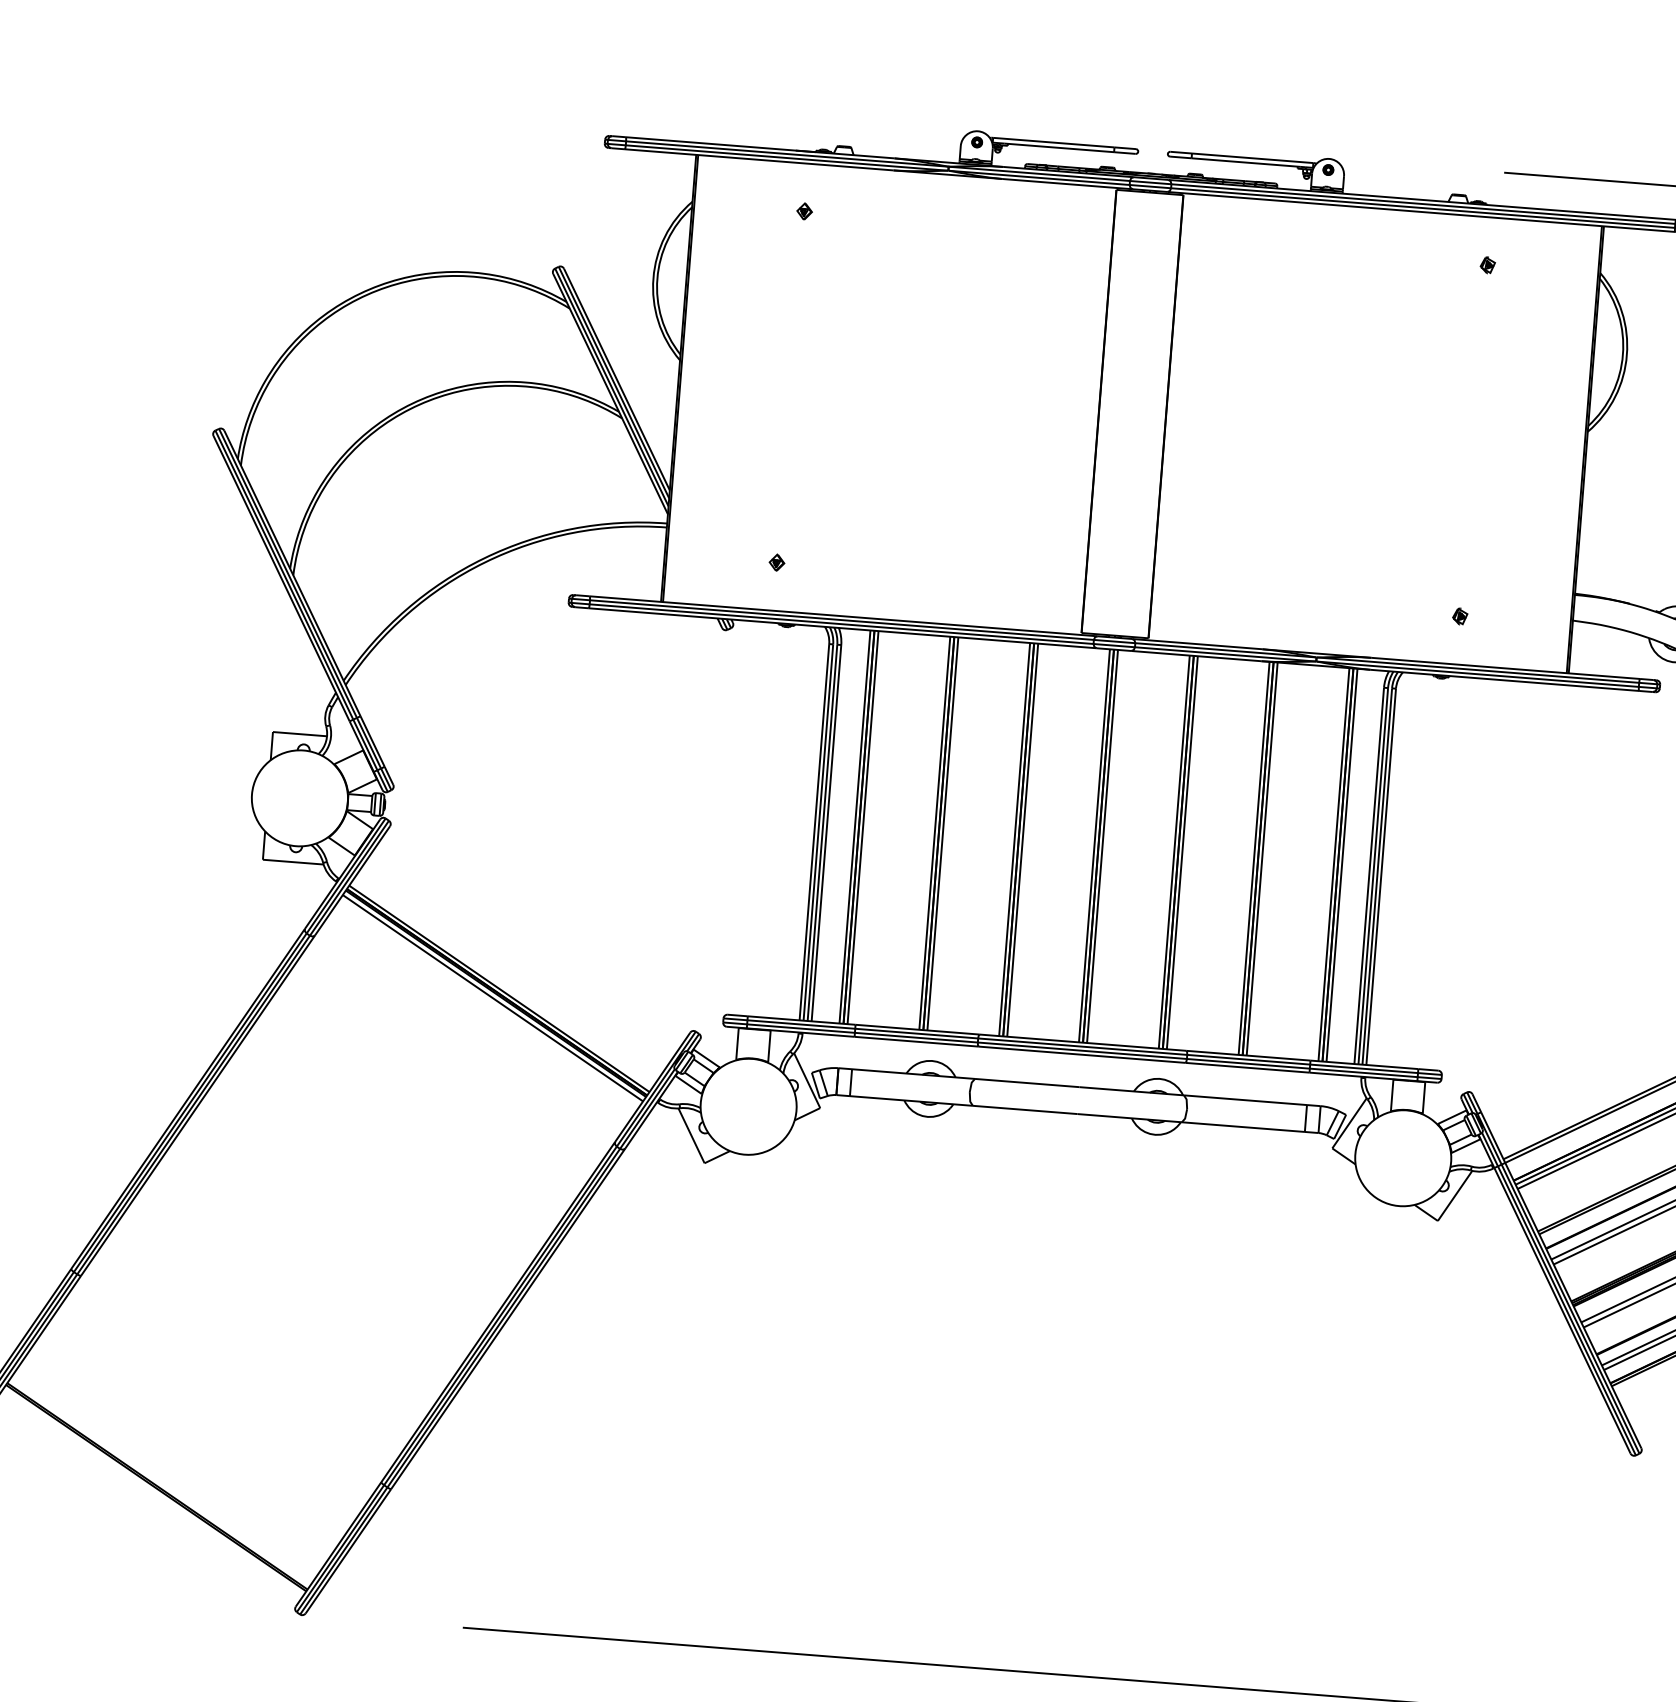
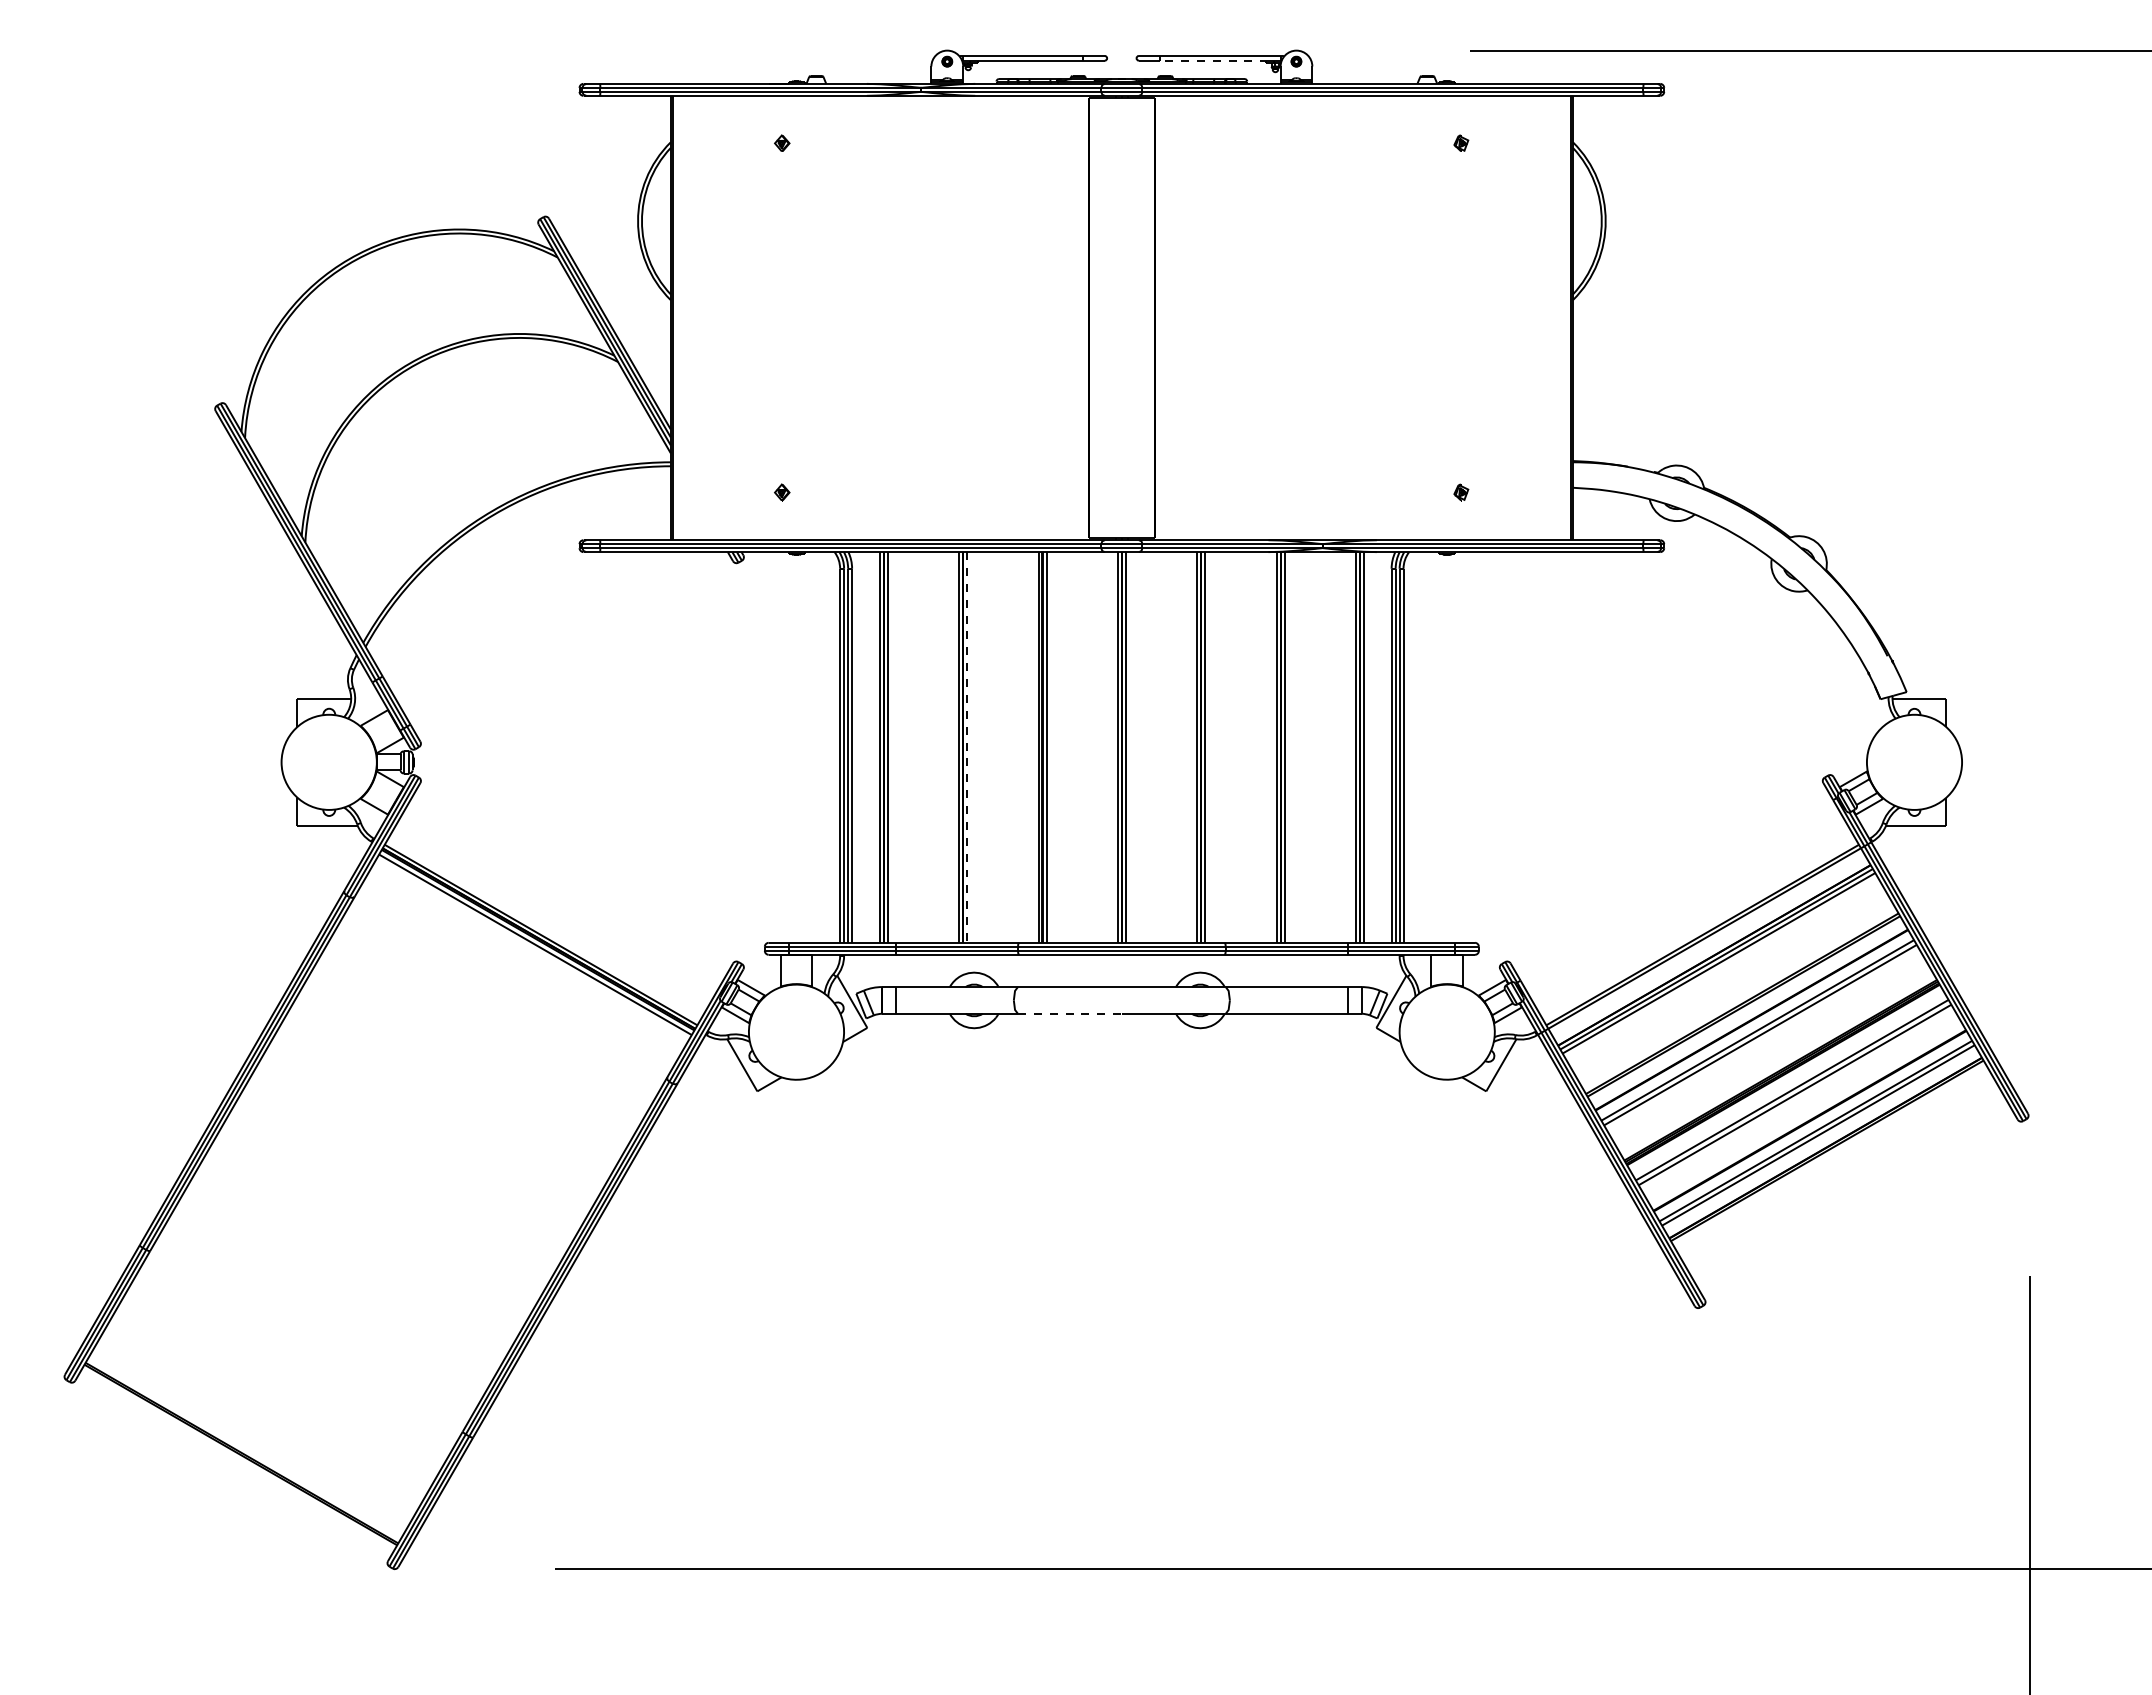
line: (1246, 162) -> (1214, 60), solid -> dashed
line: (943, 833) -> (967, 747), solid -> dashed
line: (1024, 1109) -> (1069, 1013), solid -> dashed

